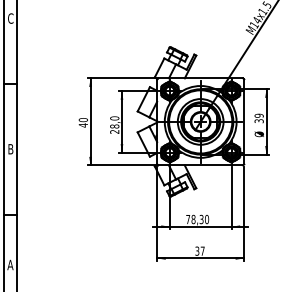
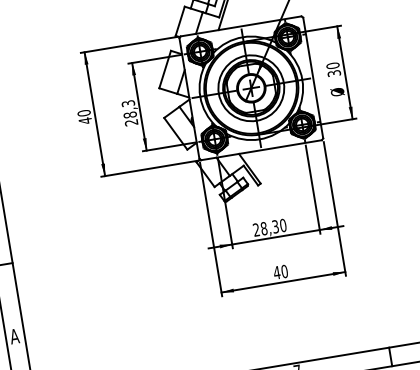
text: (259, 115) -> (333, 65), 39 -> 30
text: (114, 118) -> (128, 103), 28,0 -> 28,3
text: (188, 219) -> (256, 229), 78,30 -> 28,30
text: (199, 250) -> (279, 271), 37 -> 40

